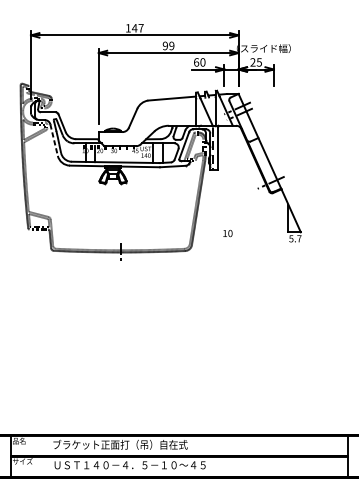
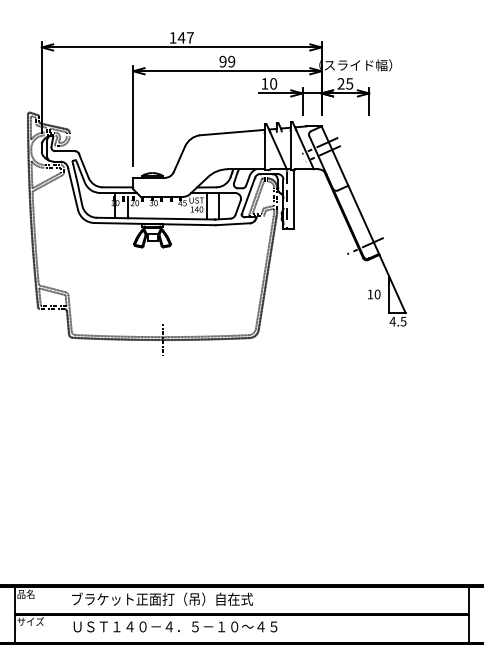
text: (196, 62) -> (264, 83), 60 -> 10
line: (53, 140) -> (72, 188), dashed -> solid
text: (228, 233) -> (374, 294), moved
text: (294, 238) -> (397, 321), 5.7 -> 4.5

